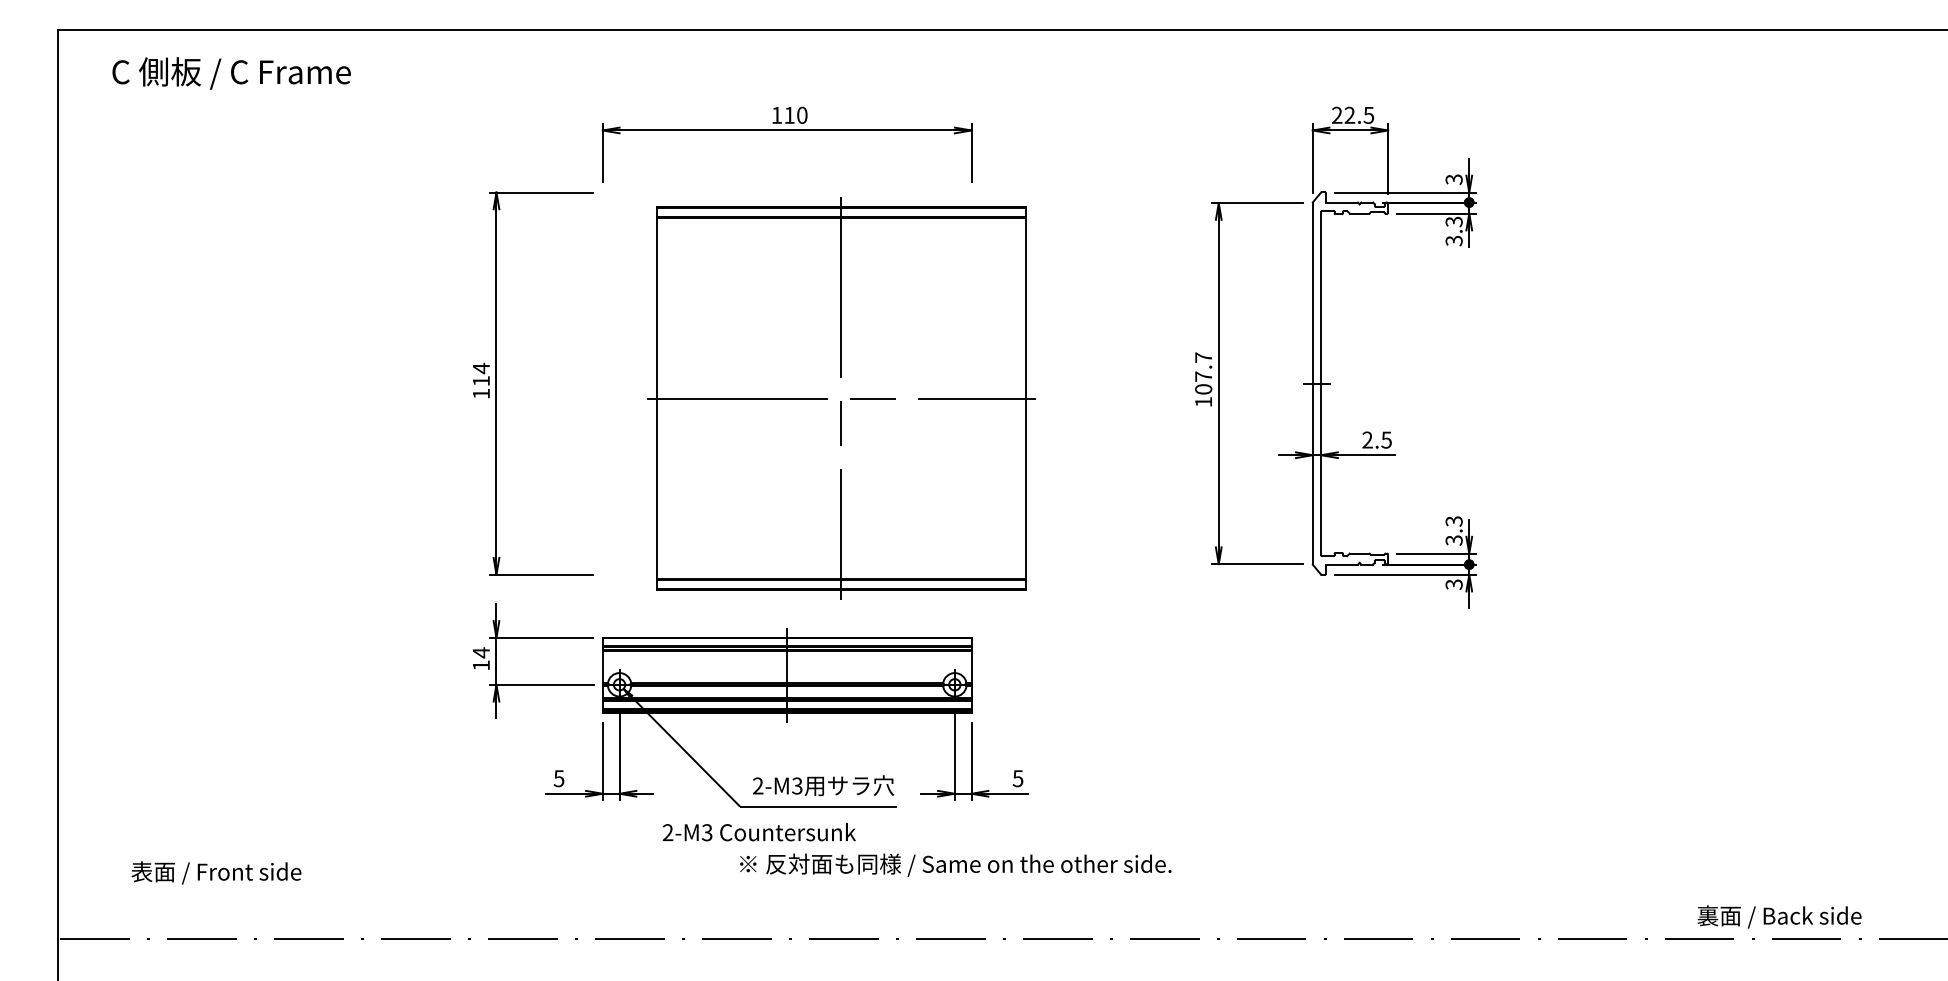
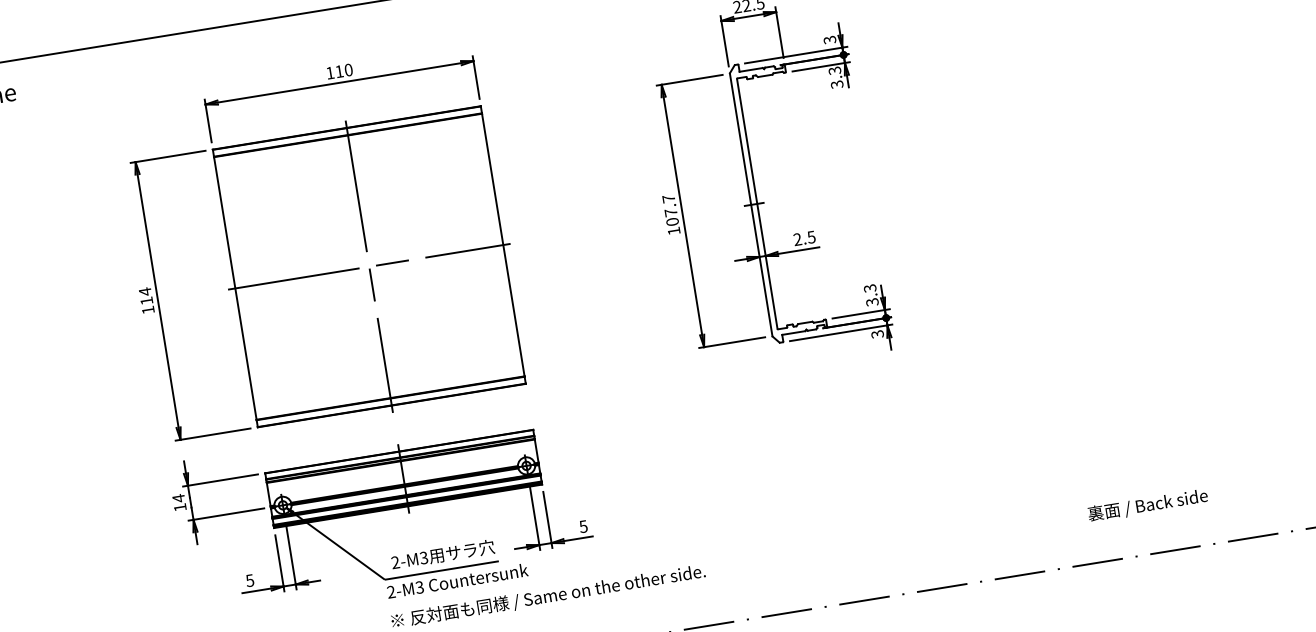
part: (841, 398) -> (369, 266), moved
text: (758, 832) -> (457, 581), moved
text: (1779, 916) -> (1147, 505), moved

